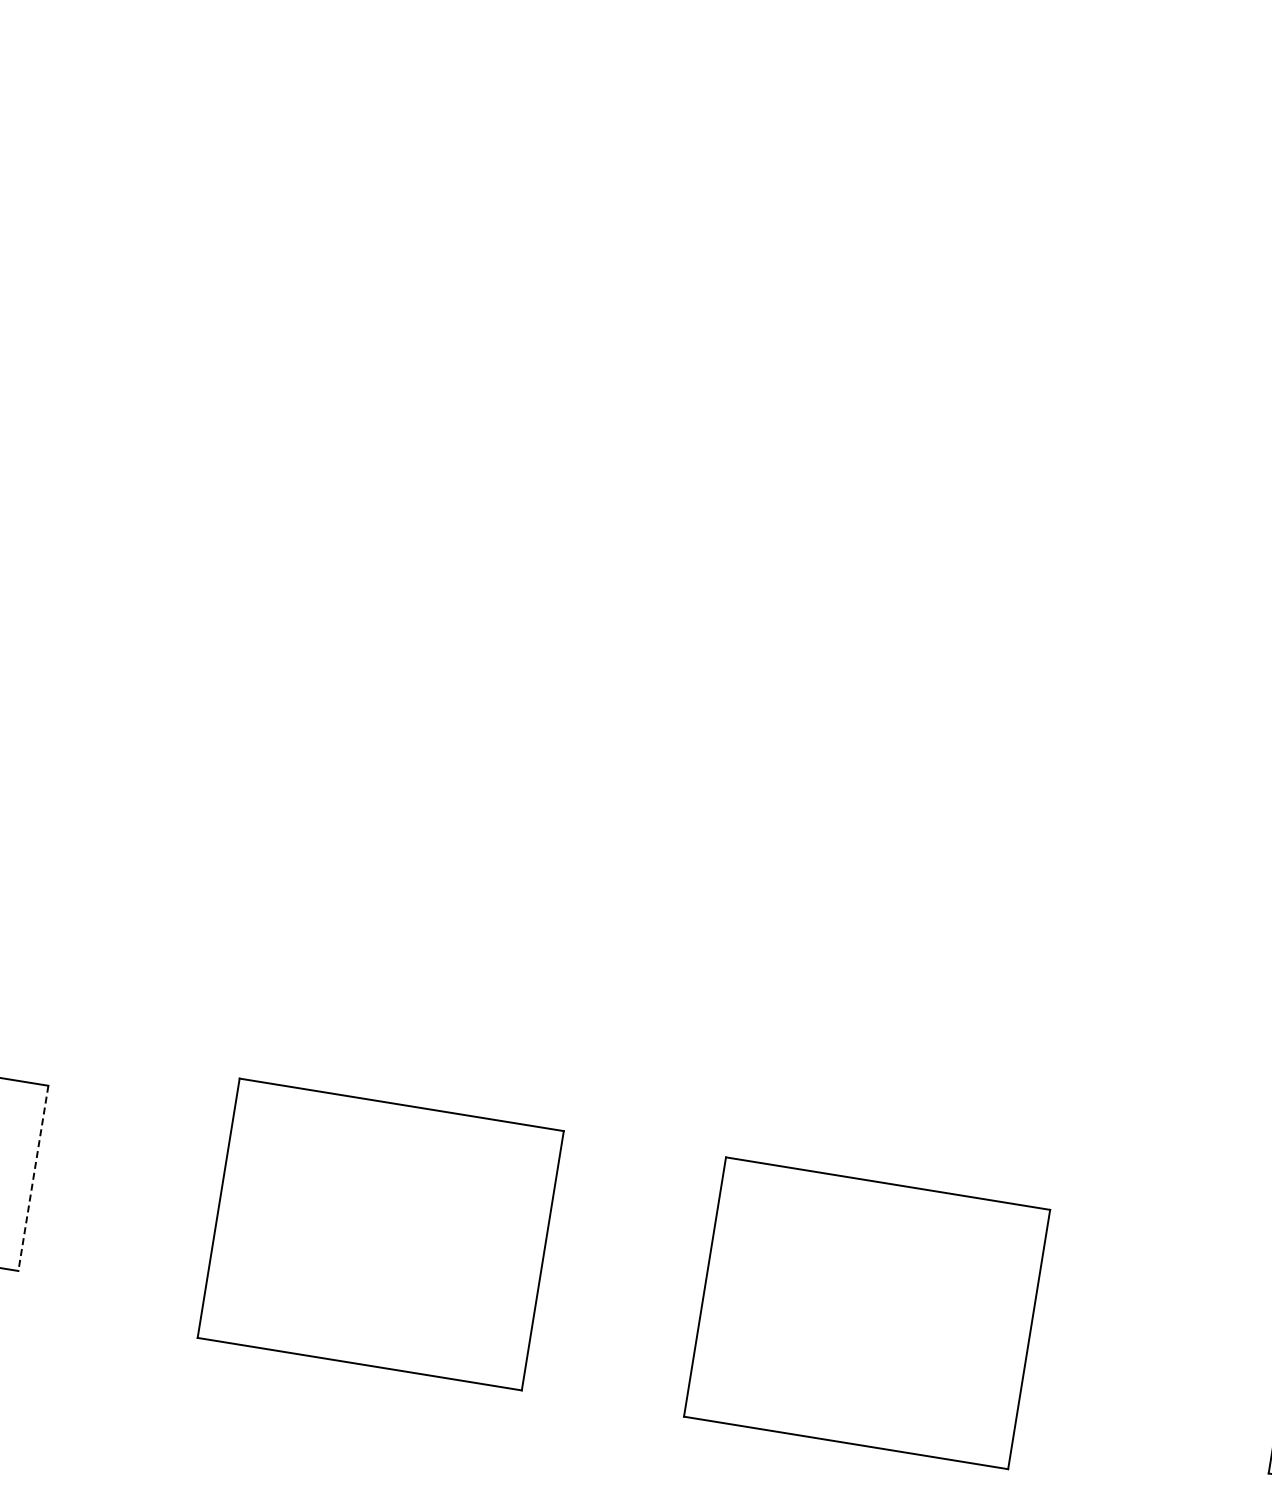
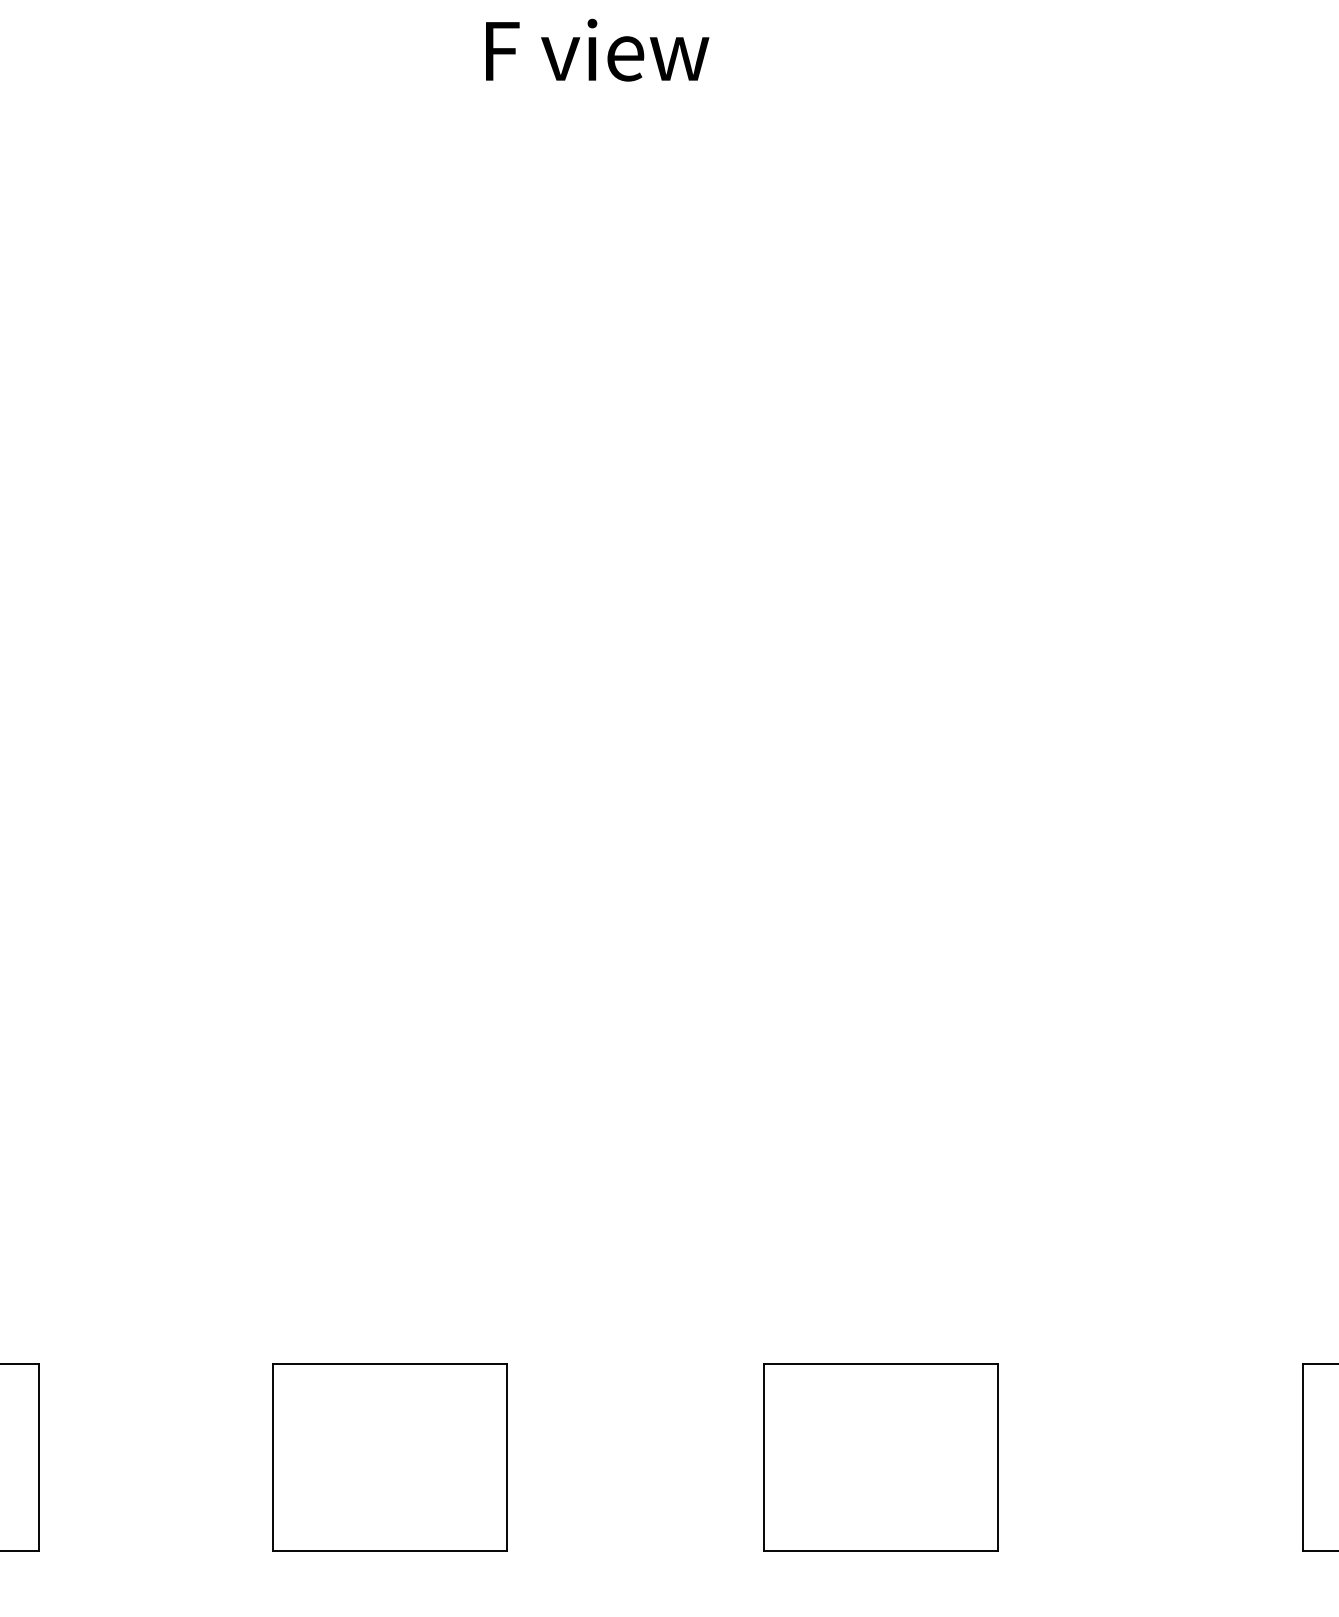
line: (33, 1178) -> (39, 1457), dashed -> solid
part: (380, 1234) -> (389, 1457), size x0.71
part: (866, 1313) -> (880, 1457), size x0.71

